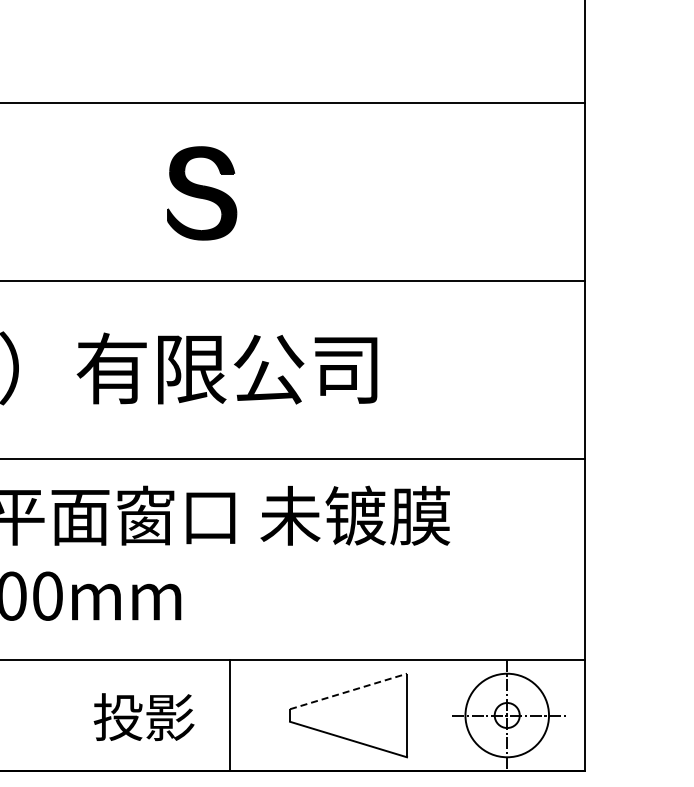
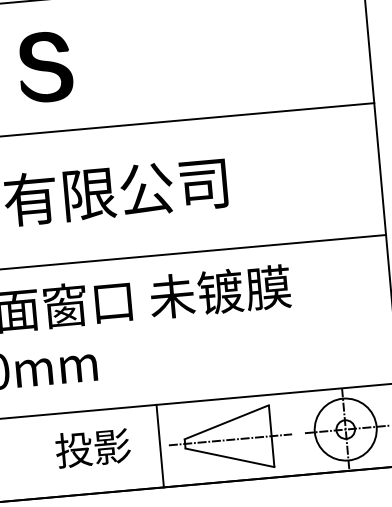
part: (202, 193) -> (45, 67), moved
line: (349, 691) -> (227, 422), dashed -> solid
line: (230, 715) -> (160, 446), moved
line: (351, 715) -> (230, 439), added
text: (143, 716) -> (92, 447), moved

